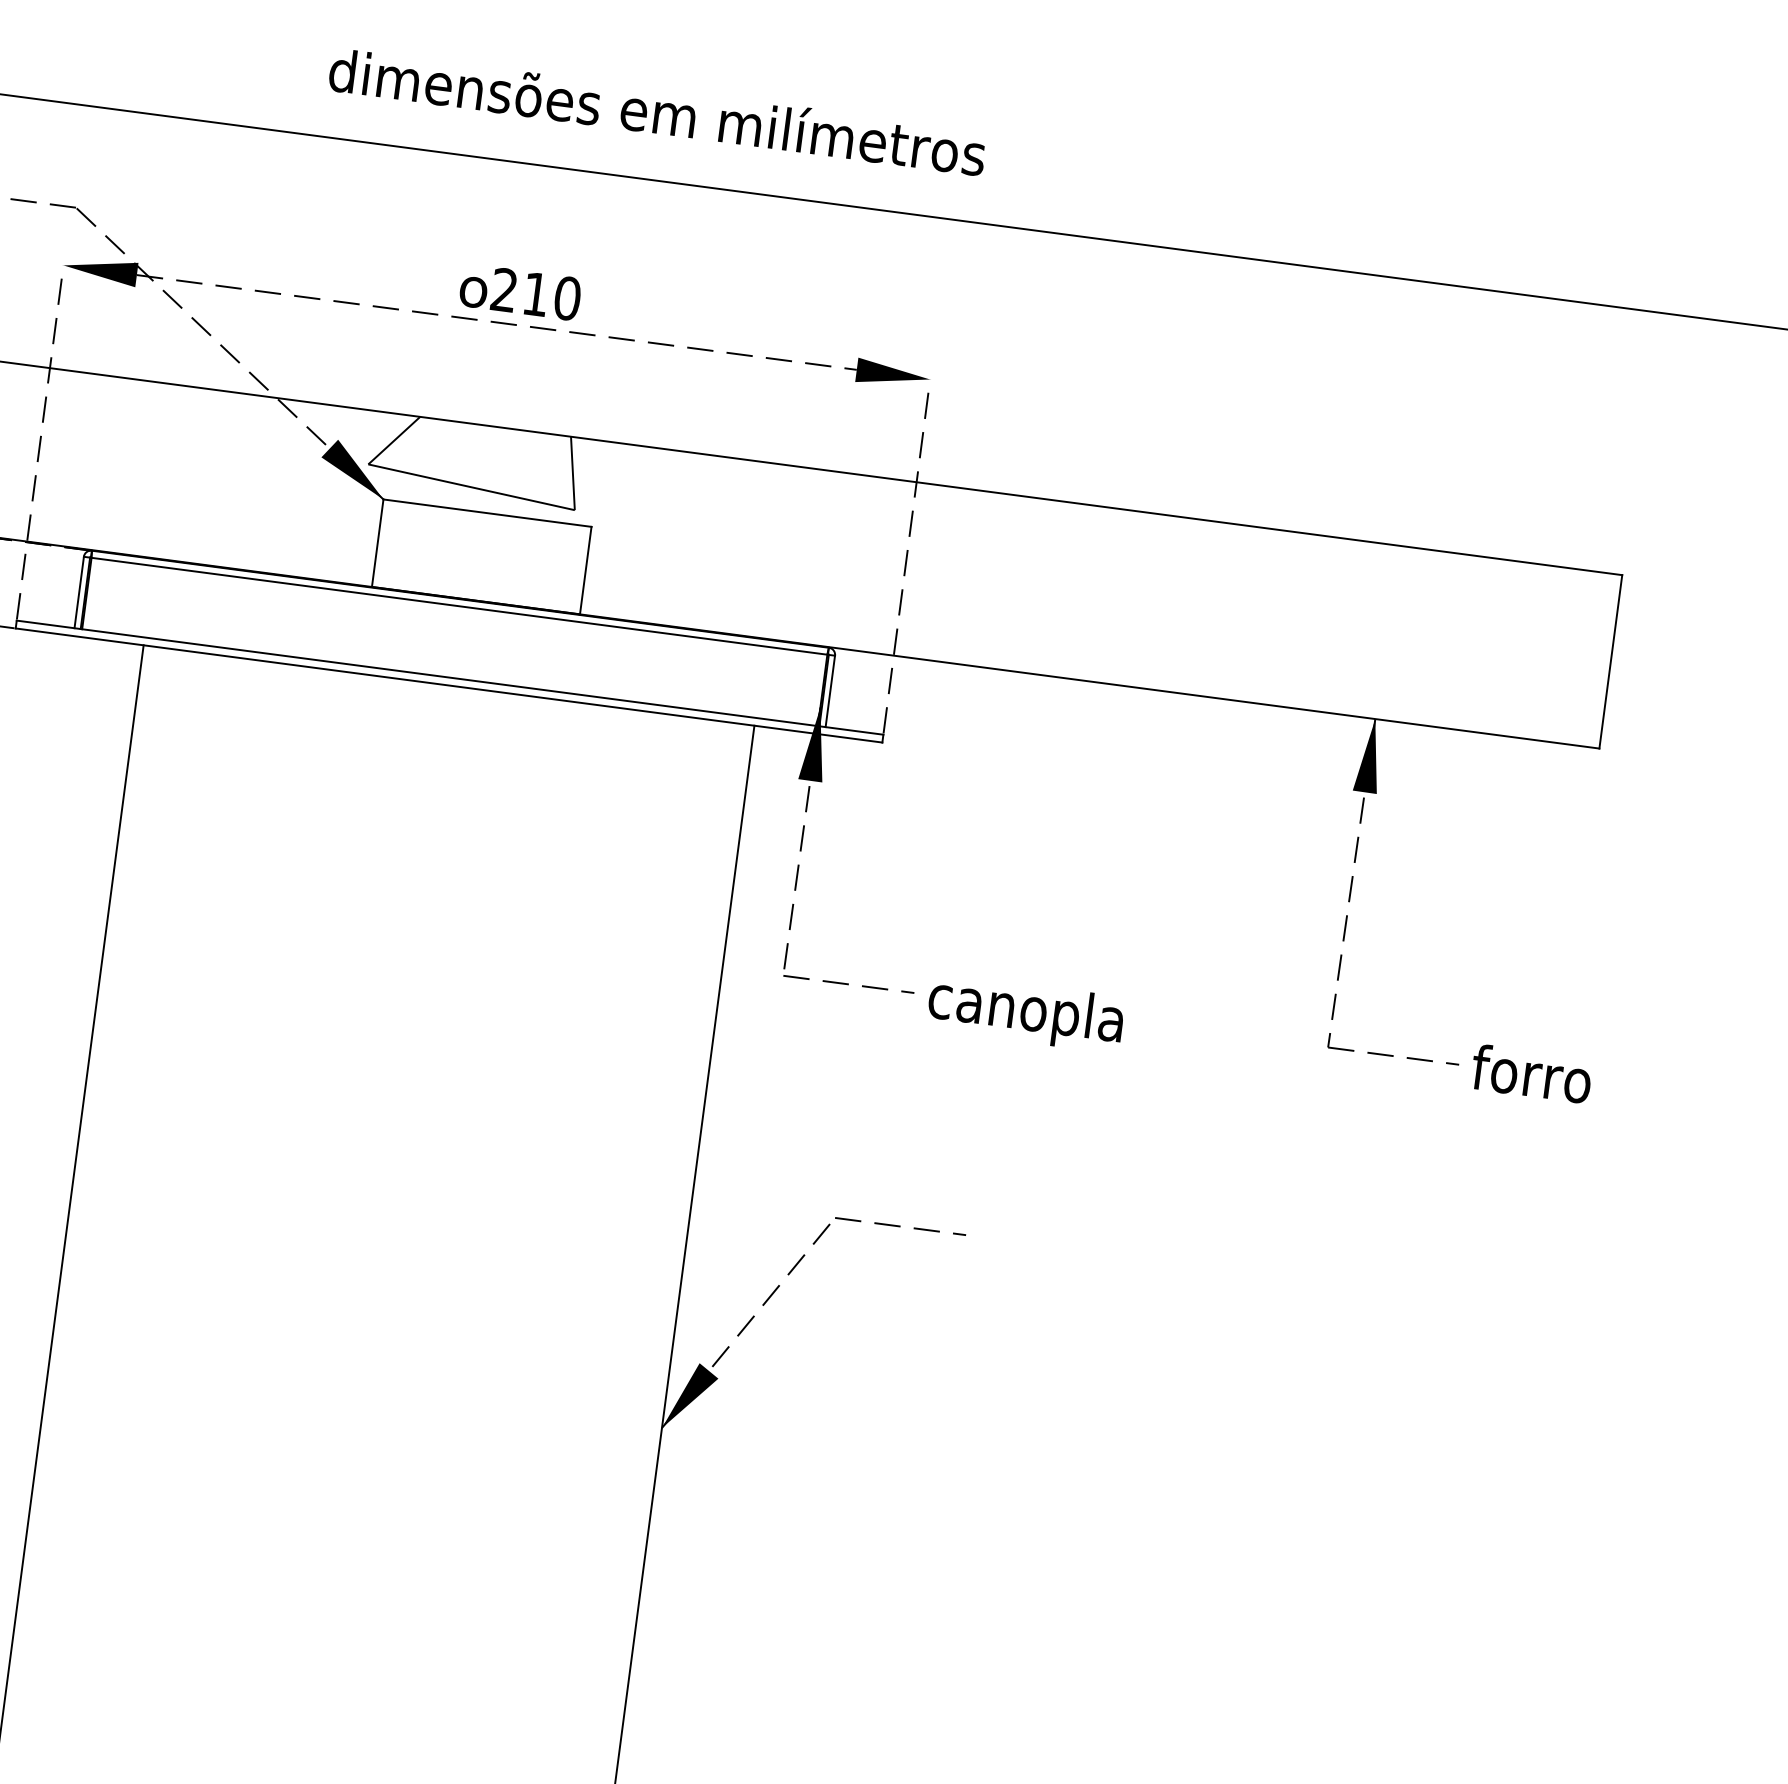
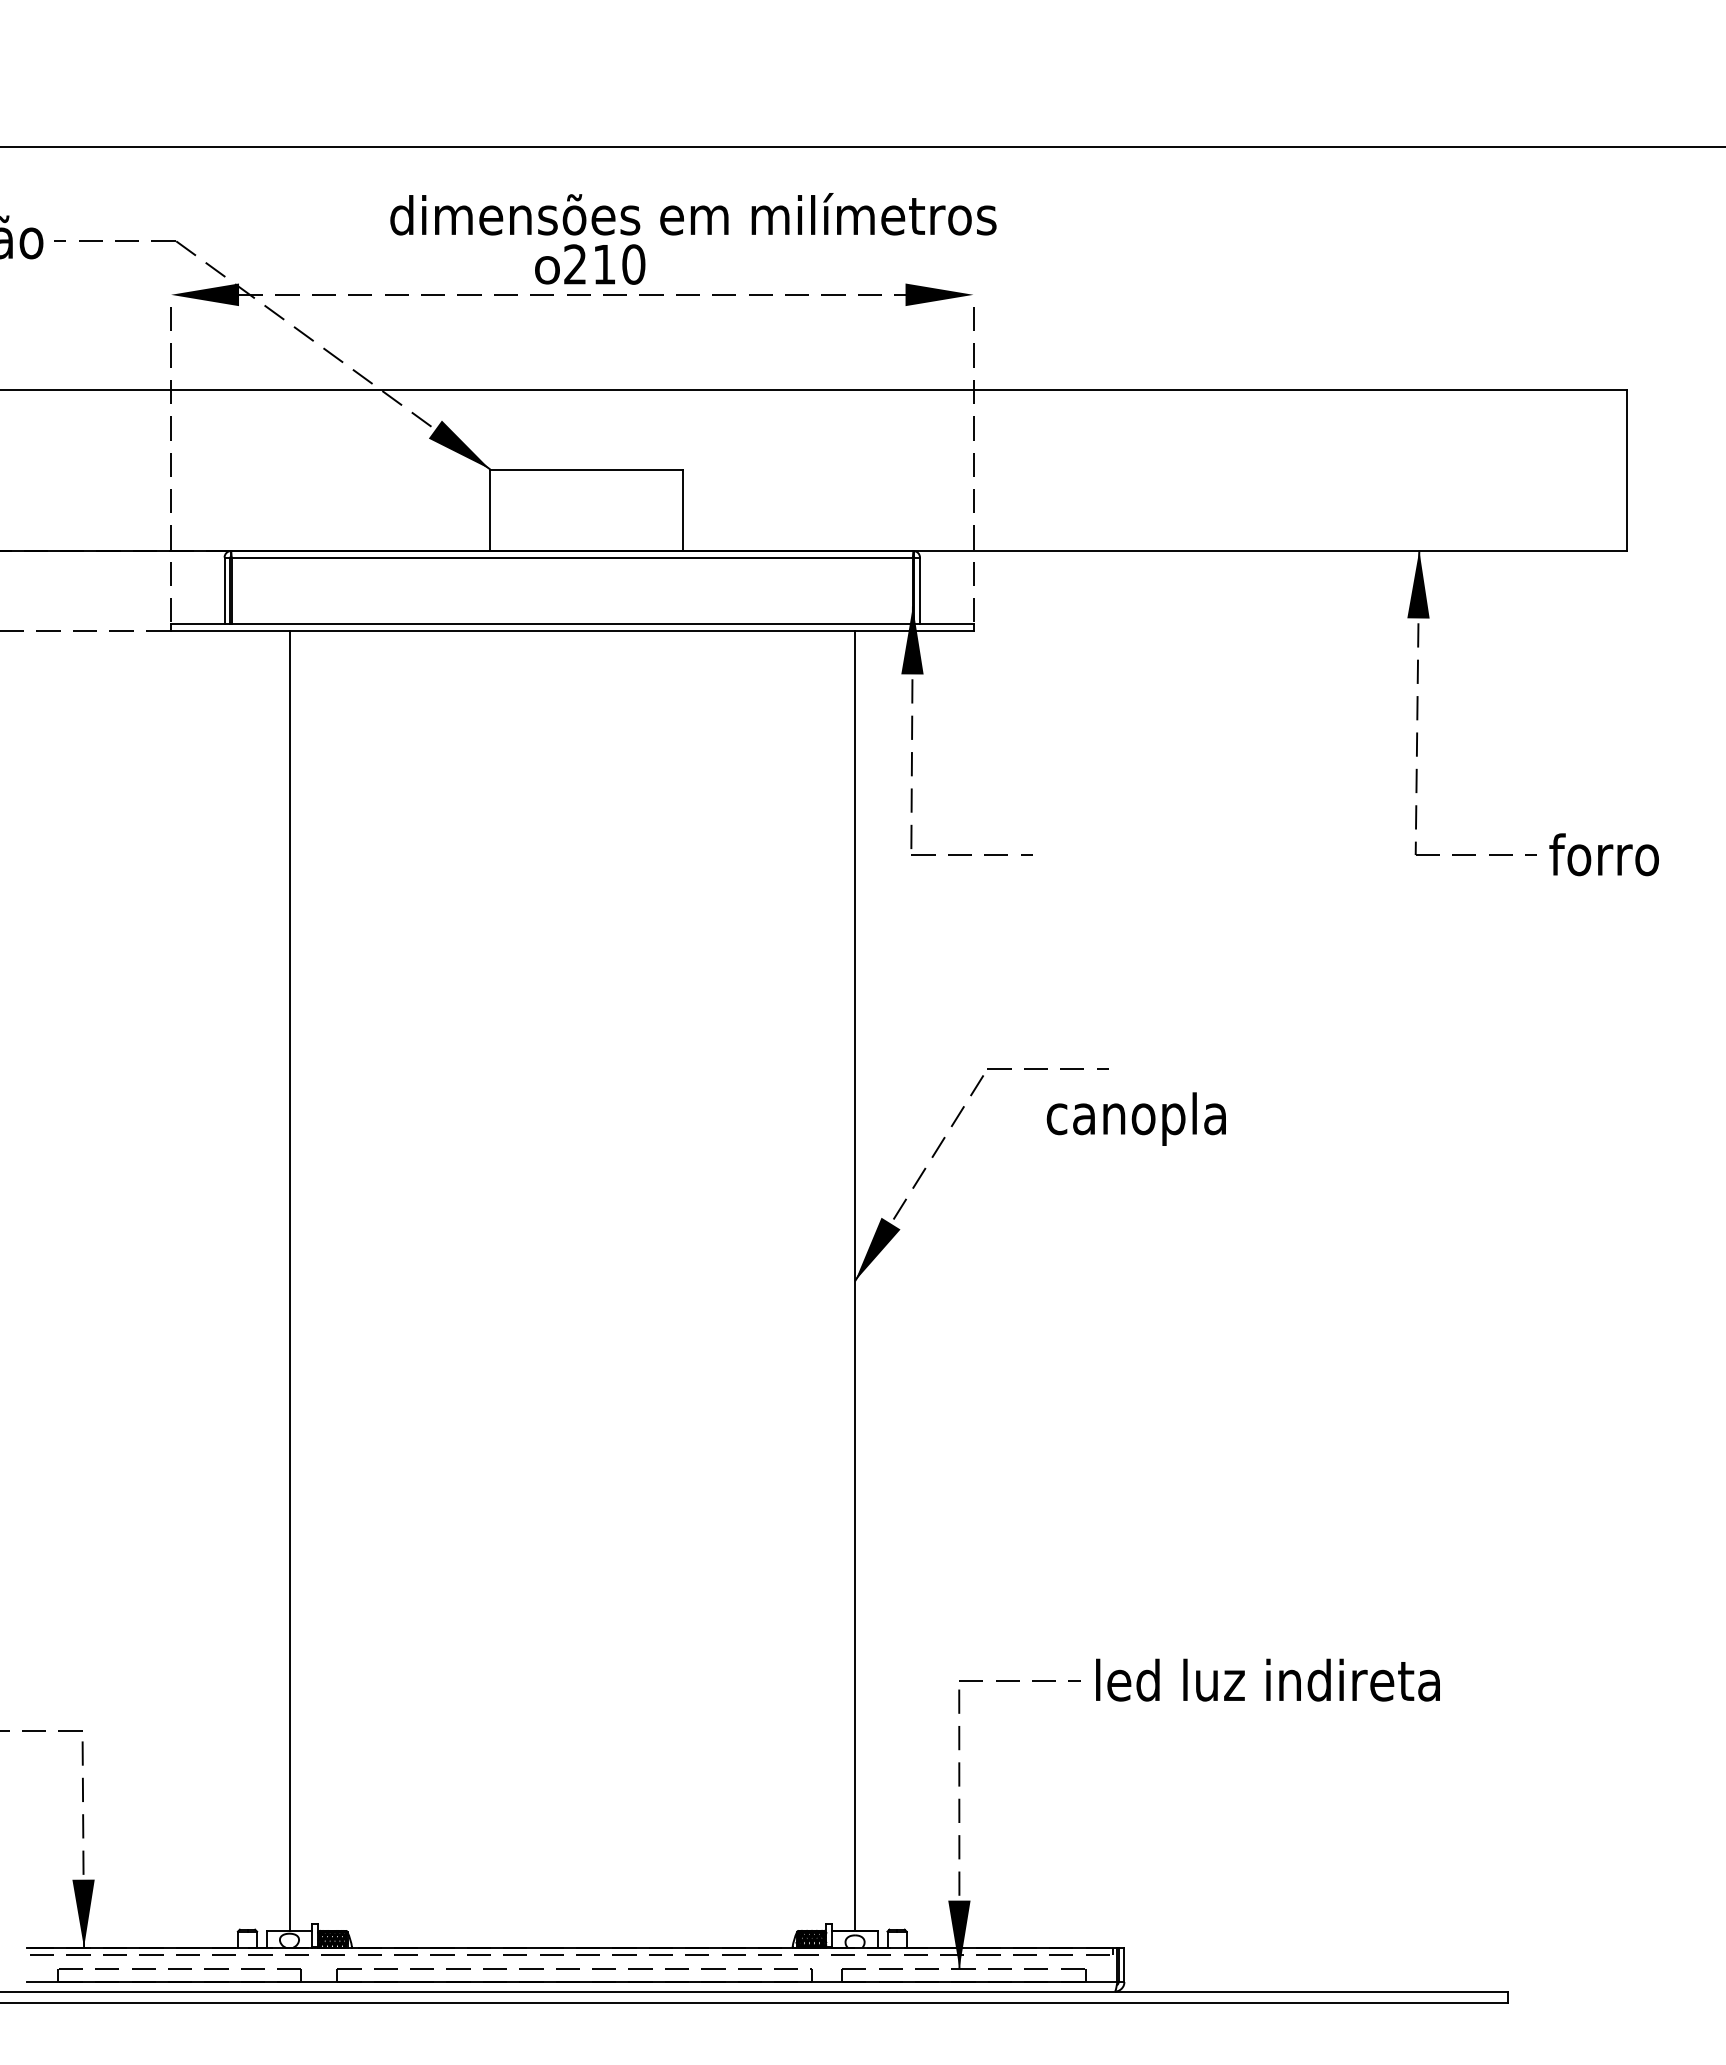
text: (657, 111) -> (693, 214), moved
hatch: (474, 459) -> (568, 422), removed
text: (1024, 1012) -> (1135, 1118), moved

